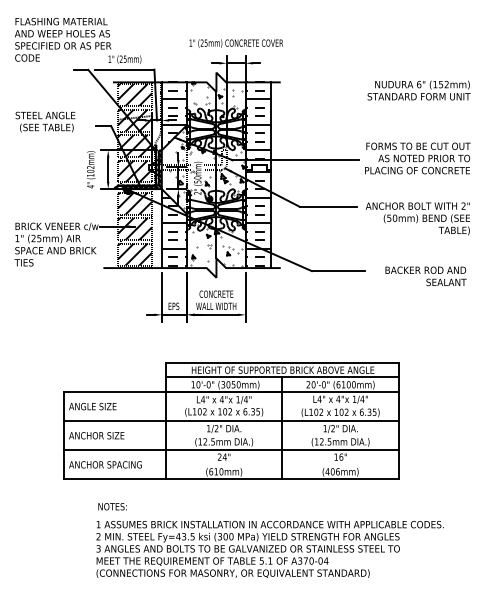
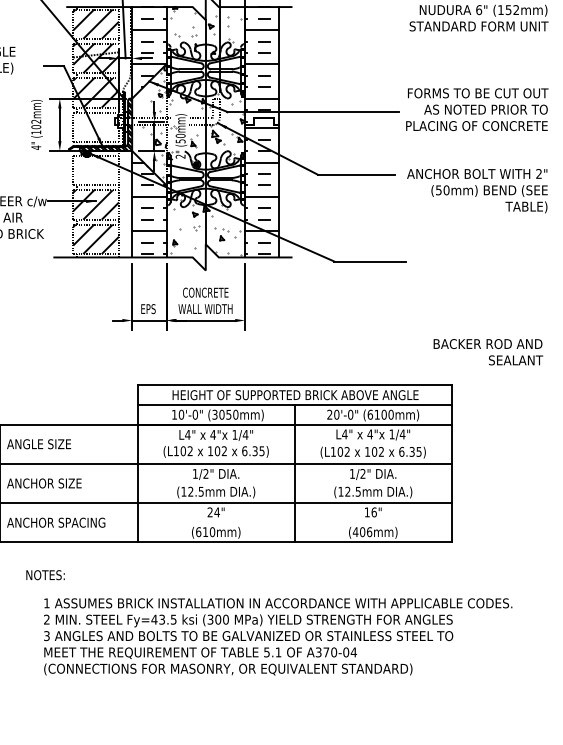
hatch: (135, 171) -> (96, 127), removed
hatch: (135, 203) -> (96, 170), removed
text: (425, 276) -> (487, 352), moved
text: (112, 506) -> (45, 574), moved

